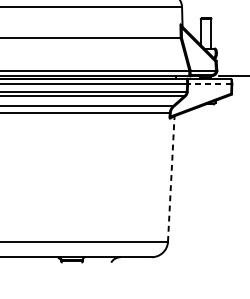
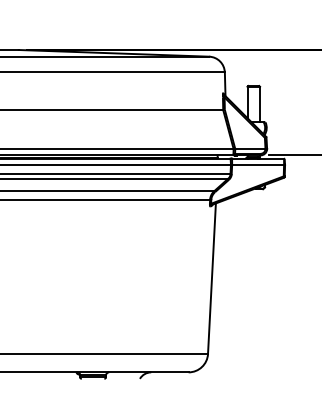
line: (210, 84) -> (258, 165), dashed -> solid
line: (170, 178) -> (211, 278), dashed -> solid

